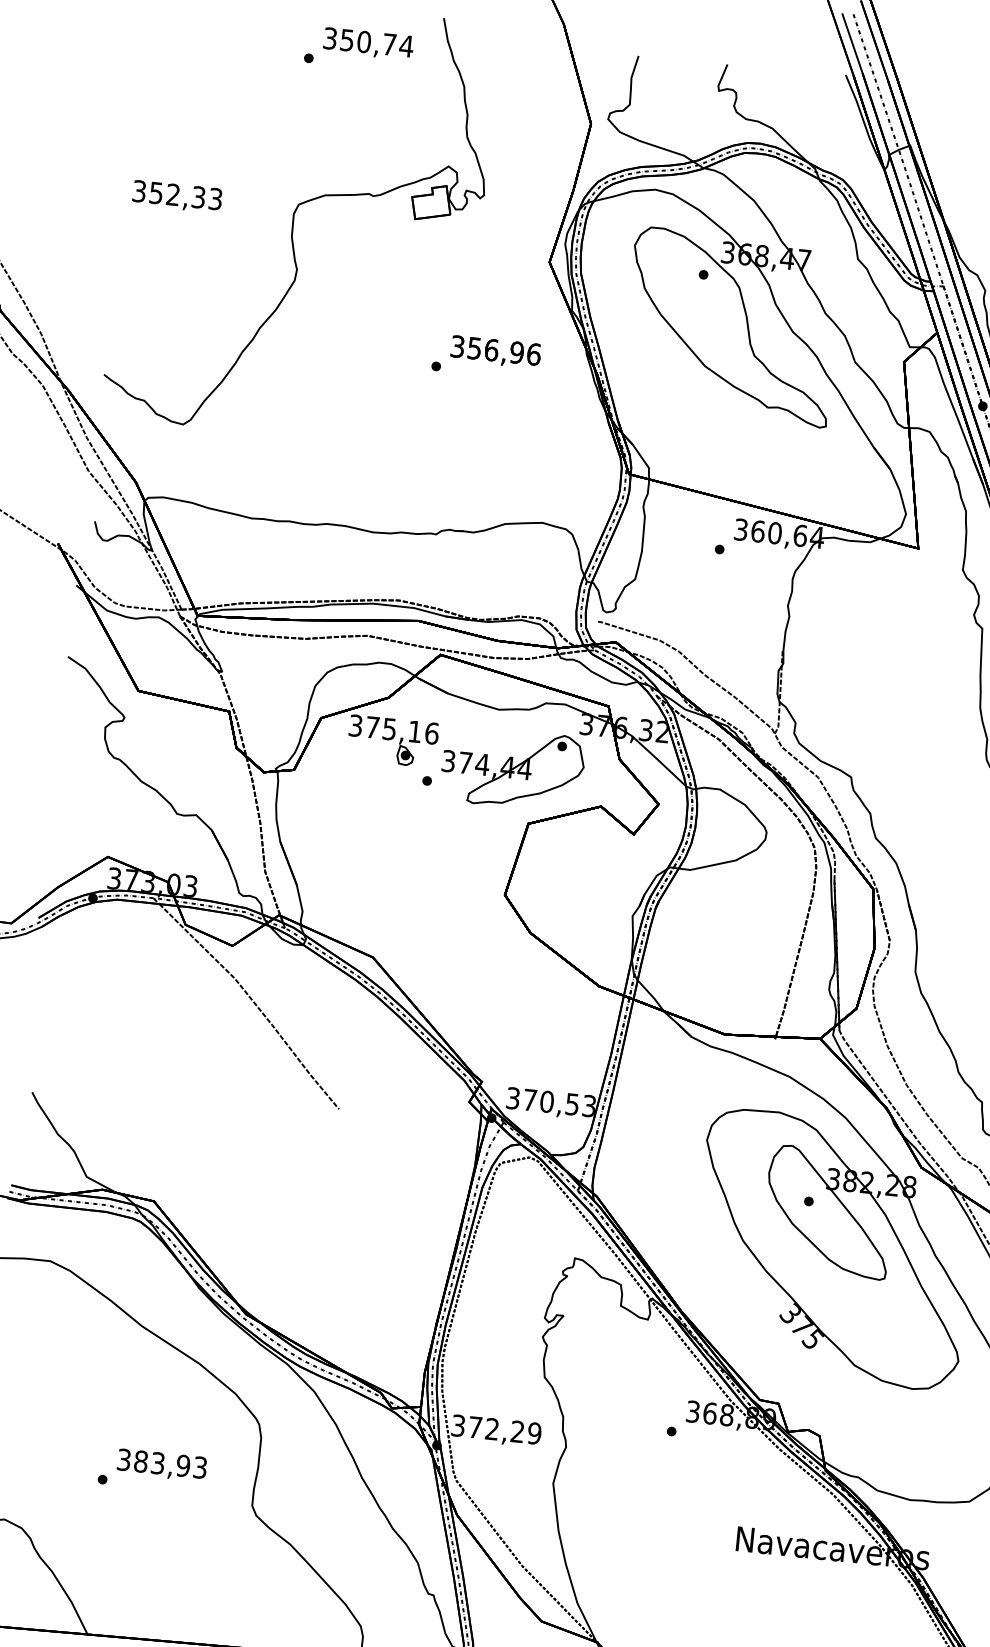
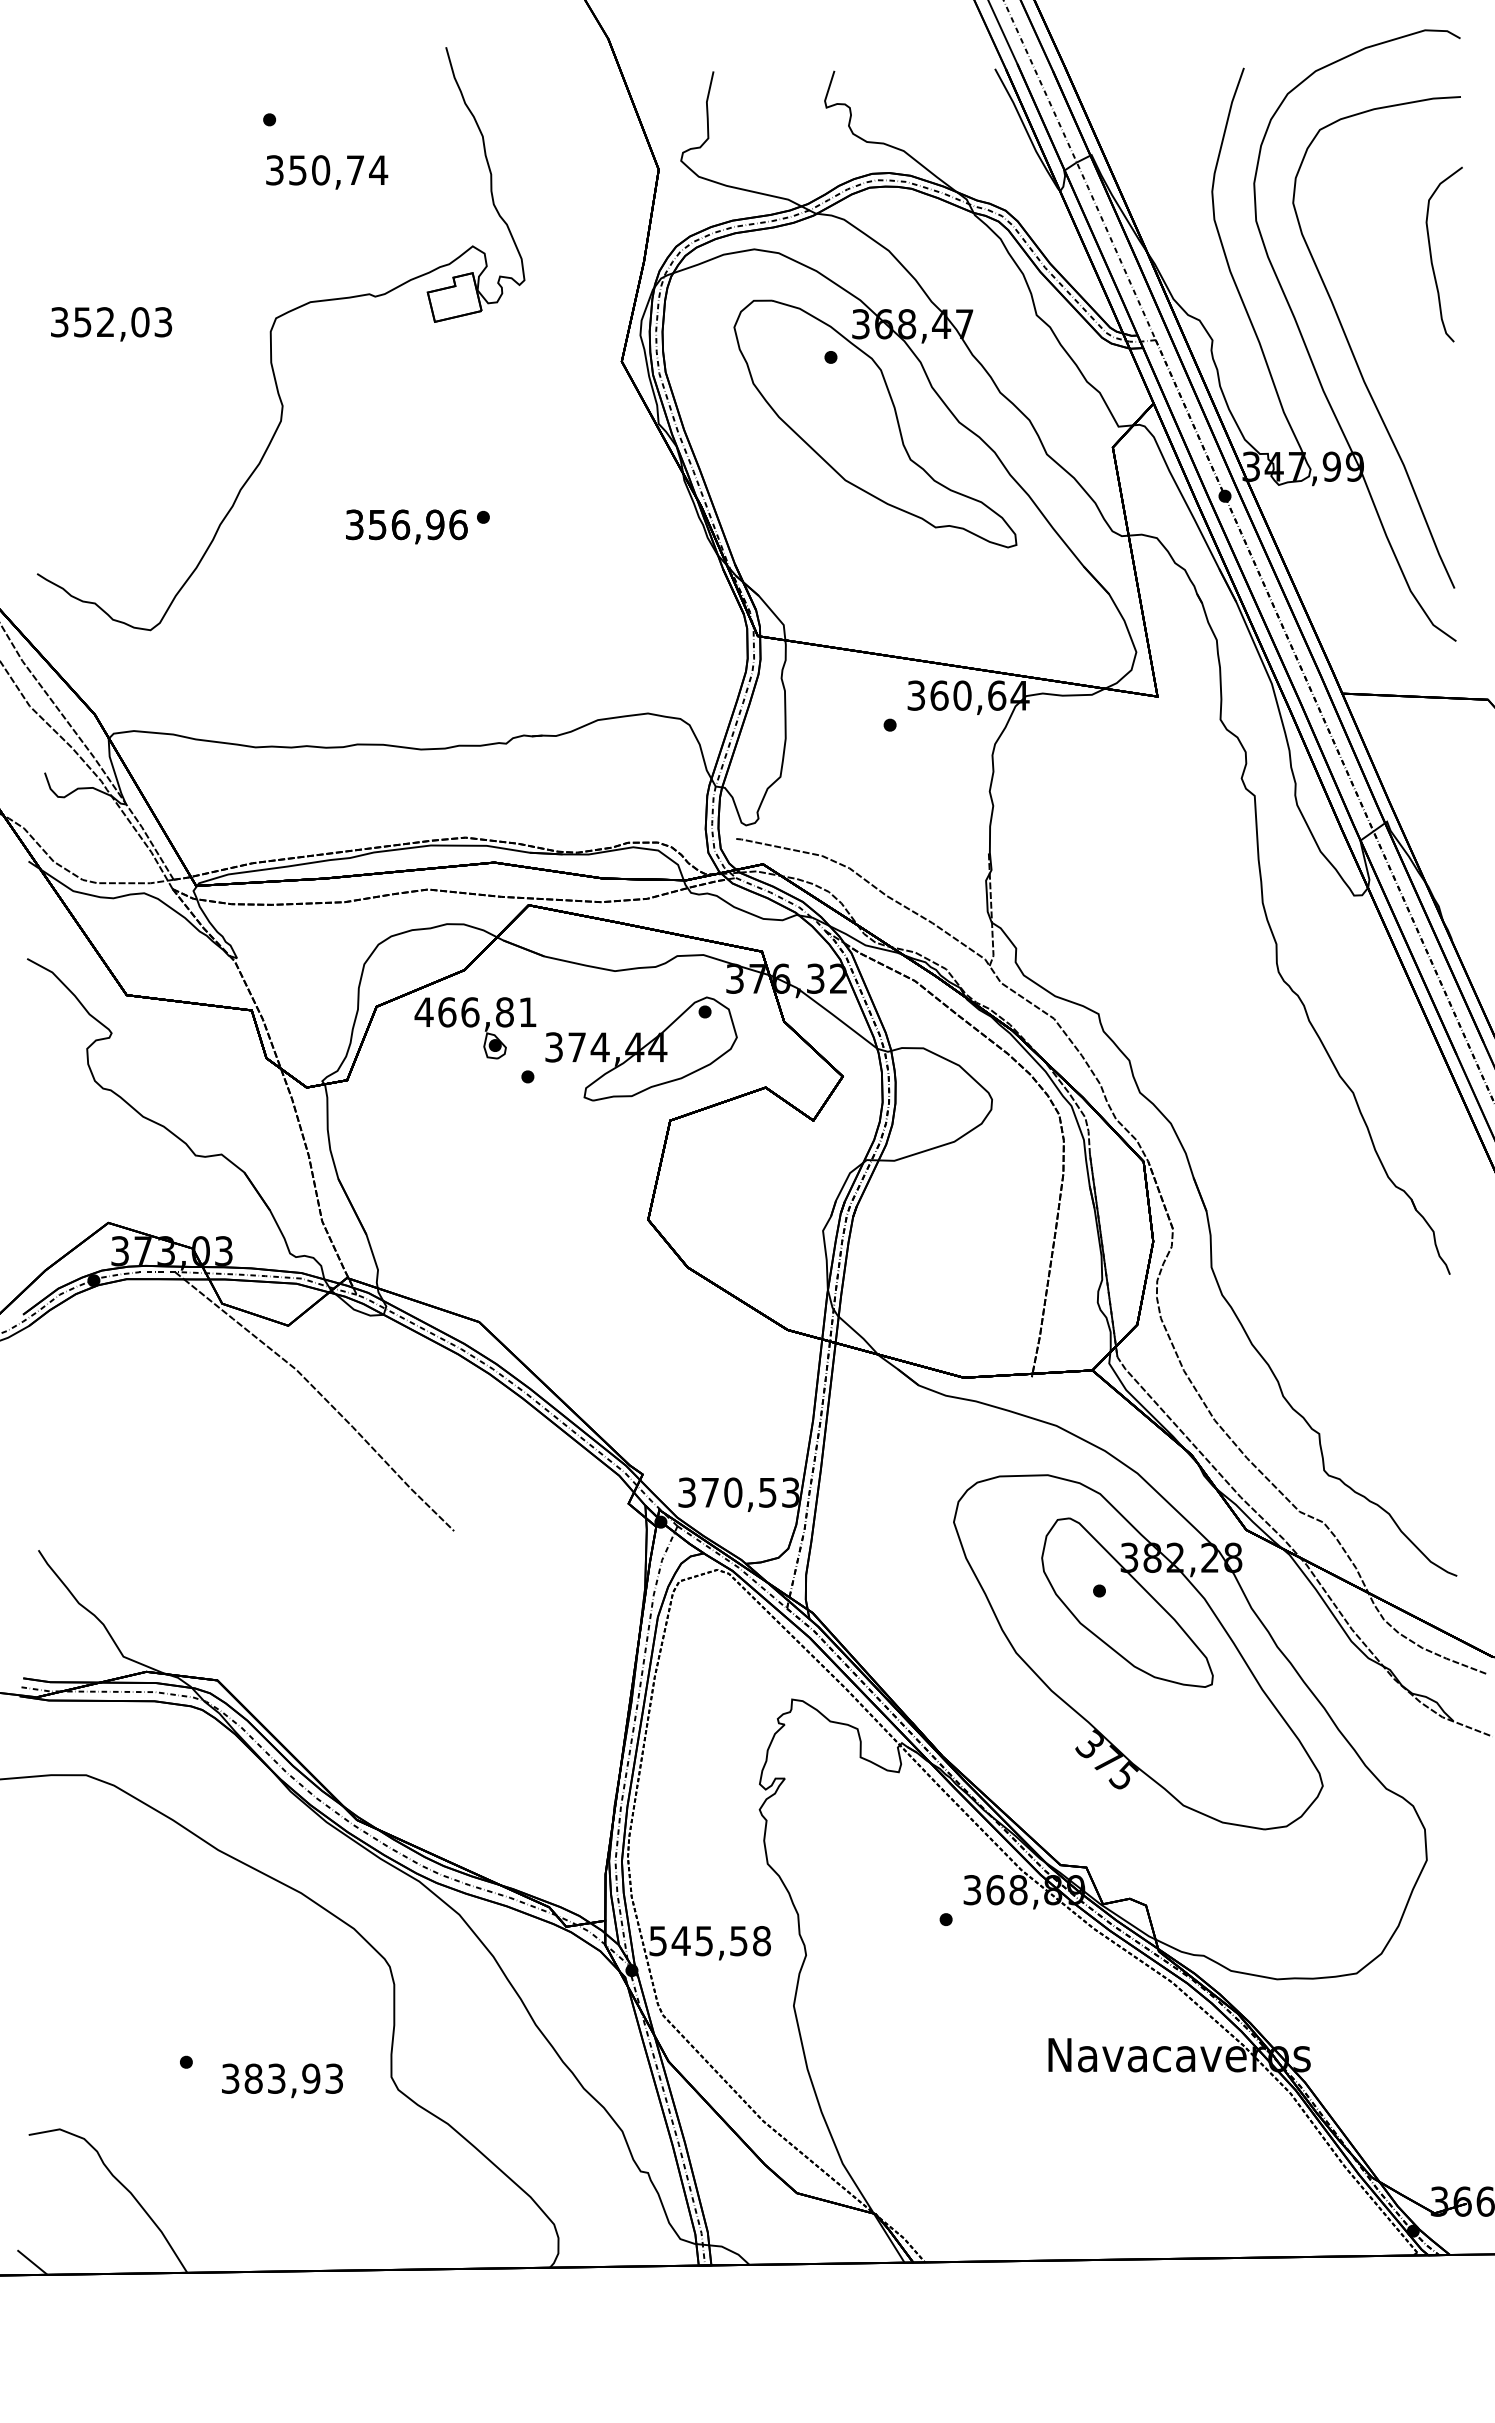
text: (368, 44) -> (327, 172), moved
text: (198, 197) -> (140, 322), 352,33 -> 352,03
text: (495, 351) -> (406, 526), moved
text: (393, 729) -> (475, 1012), 375,16 -> 466,81
text: (496, 1430) -> (710, 1941), 372,29 -> 545,58
text: (162, 1465) -> (282, 2080), moved

